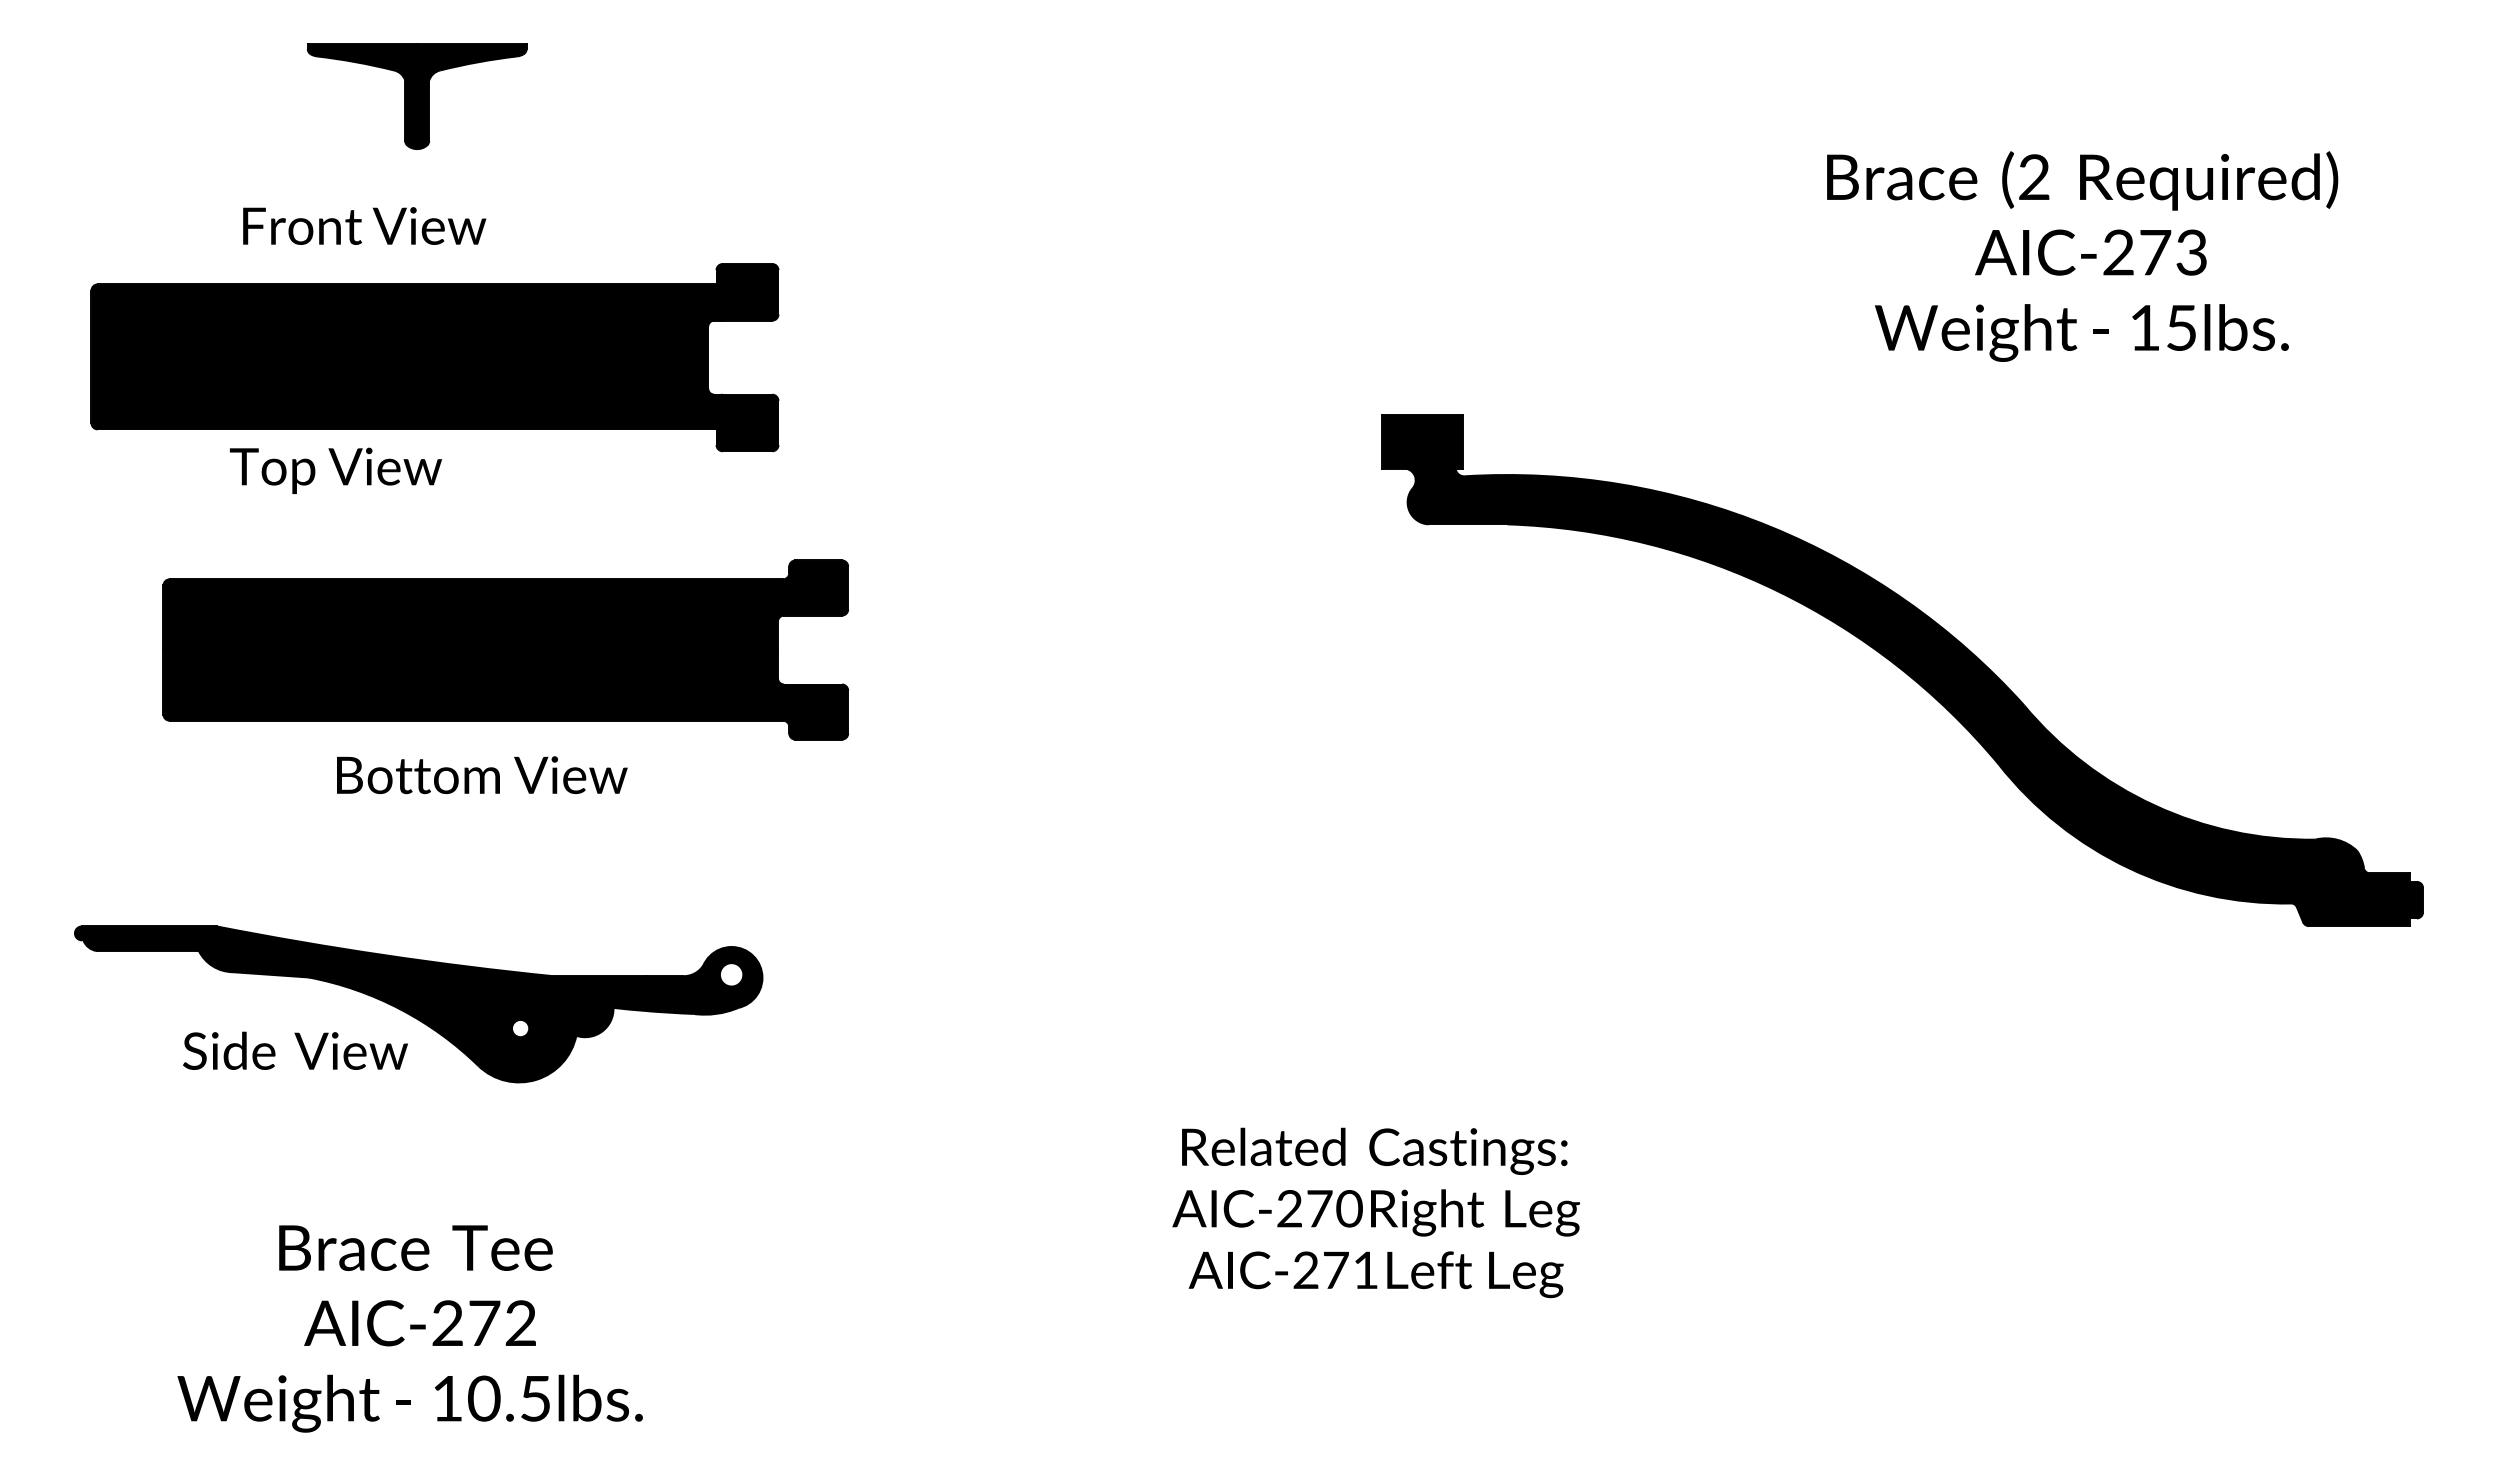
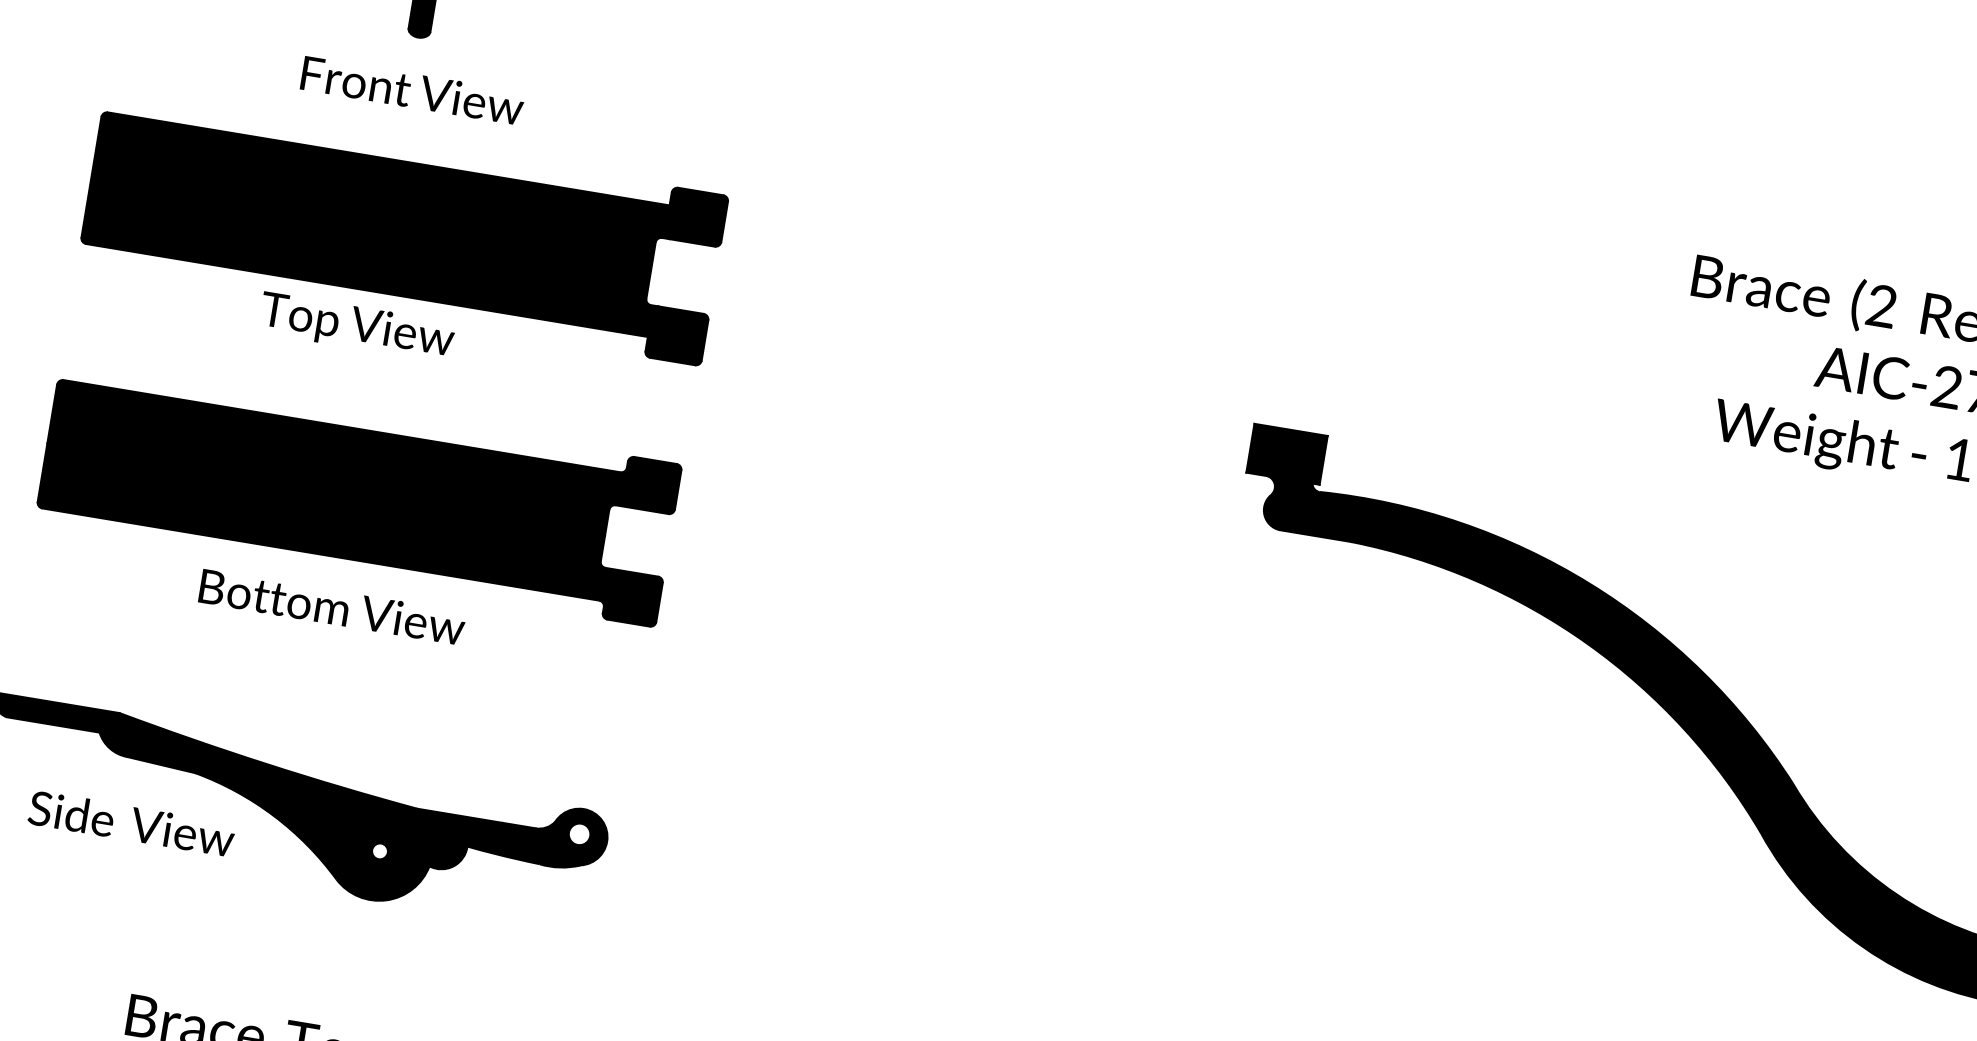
text: (364, 225) -> (412, 90), moved
text: (335, 470) -> (356, 327), moved
part: (505, 649) -> (357, 494), moved
text: (482, 775) -> (332, 607), moved
text: (295, 1050) -> (131, 823), moved

